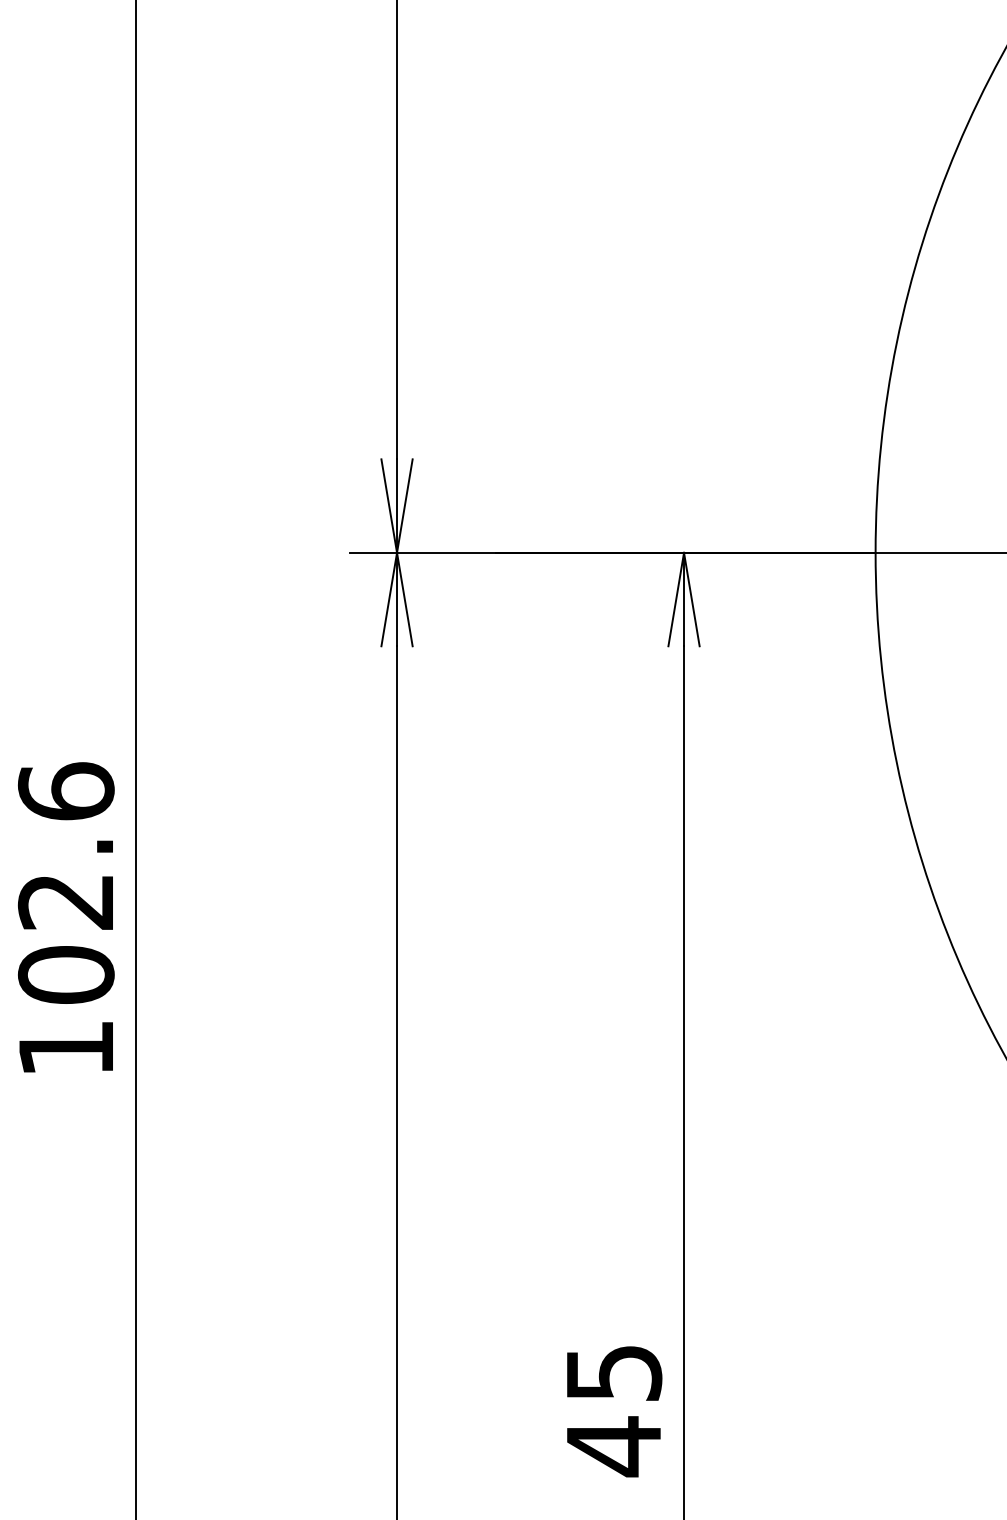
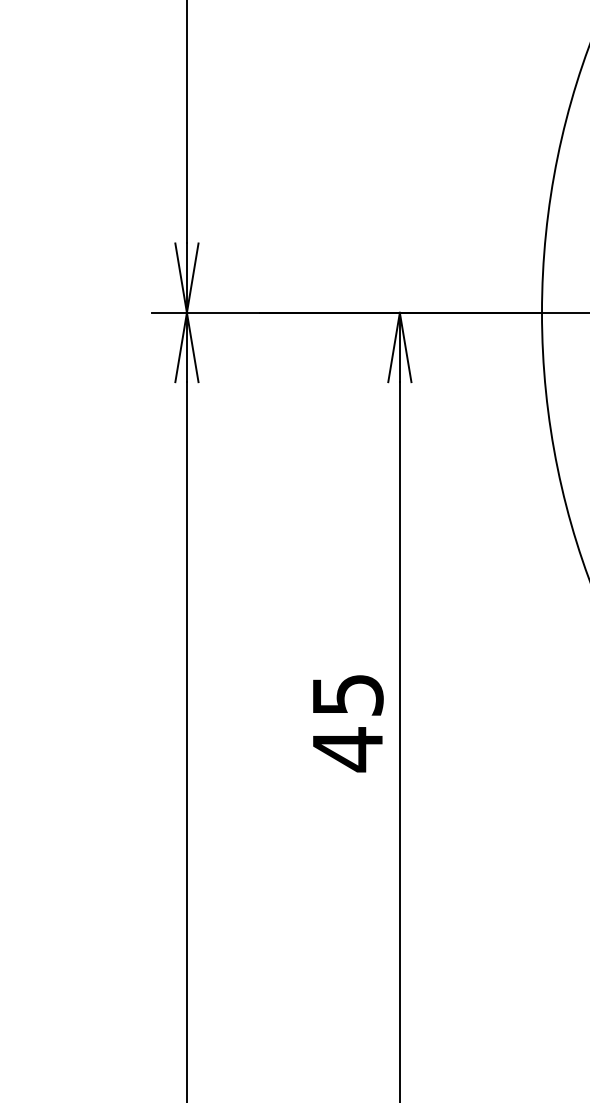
text: (614, 1411) -> (348, 723), moved

